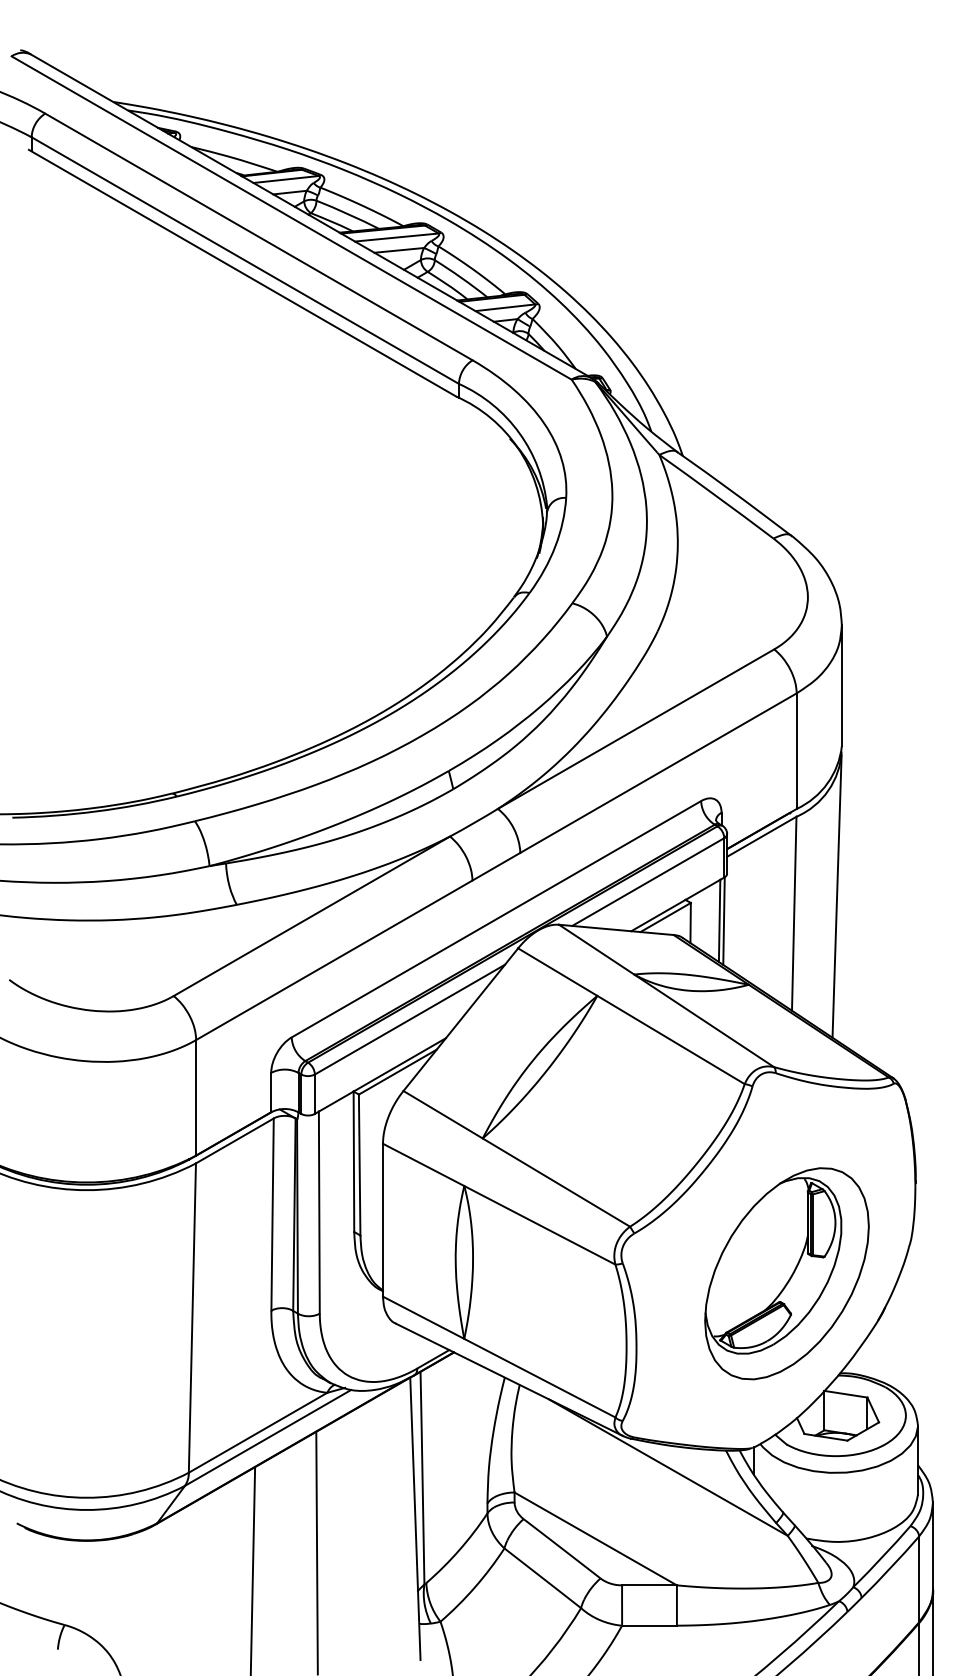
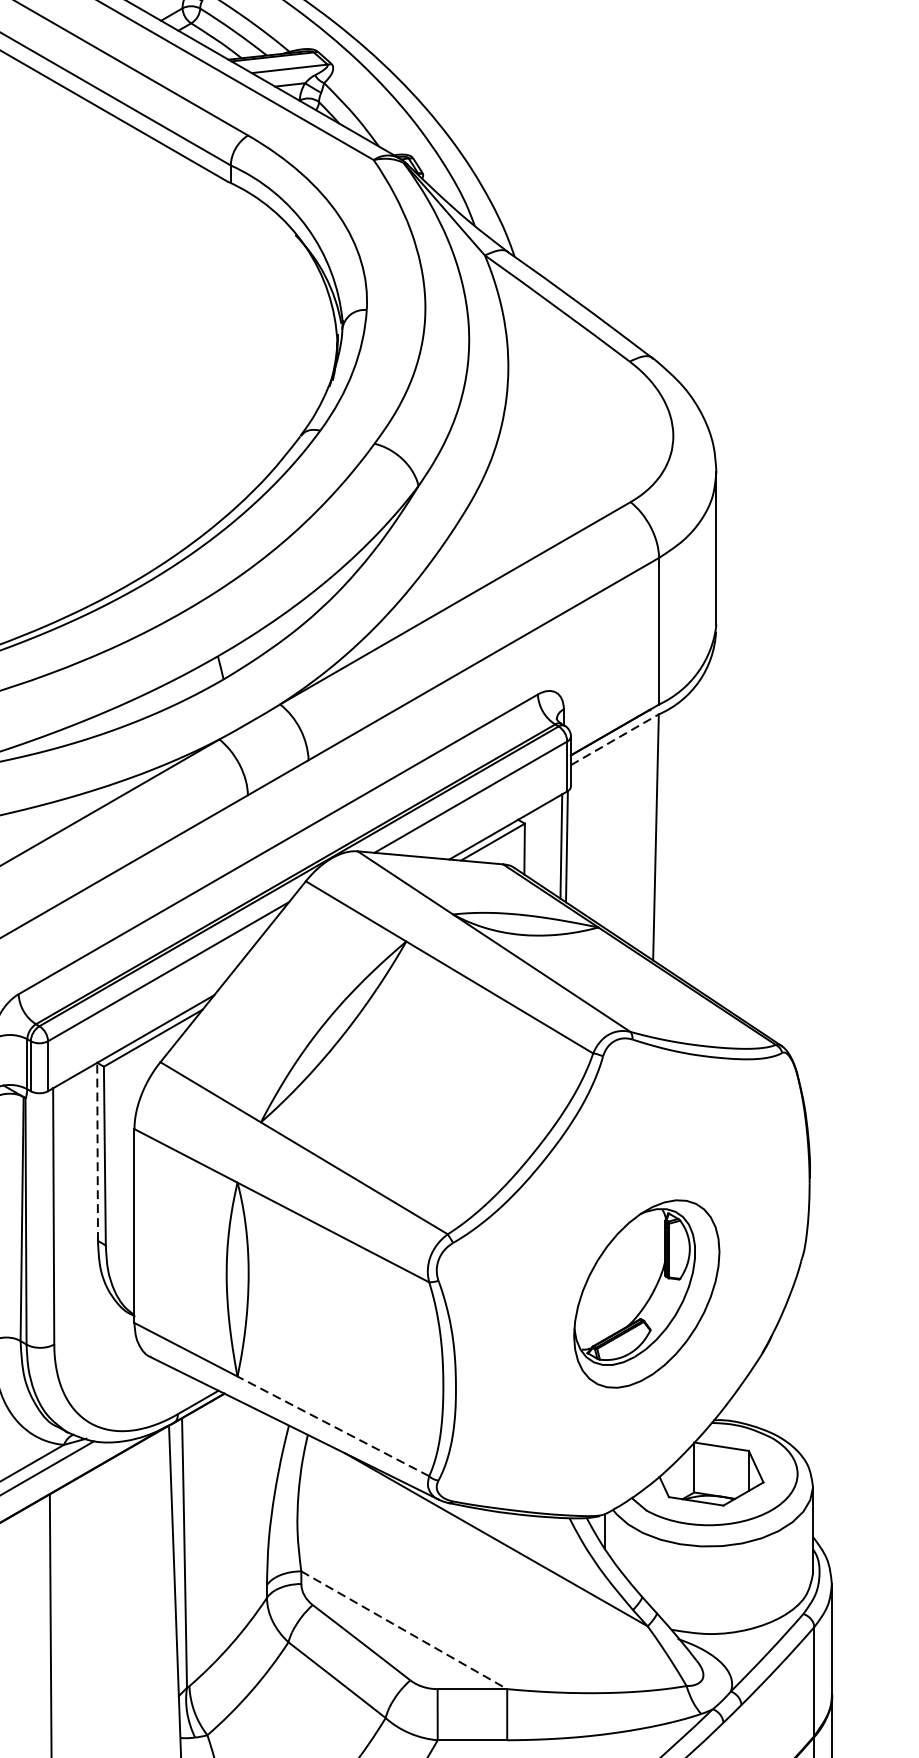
line: (762, 836) -> (615, 739), solid -> dashed
line: (836, 896) -> (709, 815), removed
line: (353, 1161) -> (97, 1151), solid -> dashed
part: (786, 1273) -> (646, 1293), size x0.7
line: (539, 1377) -> (332, 1425), solid -> dashed
line: (595, 1538) -> (403, 1629), solid -> dashed

